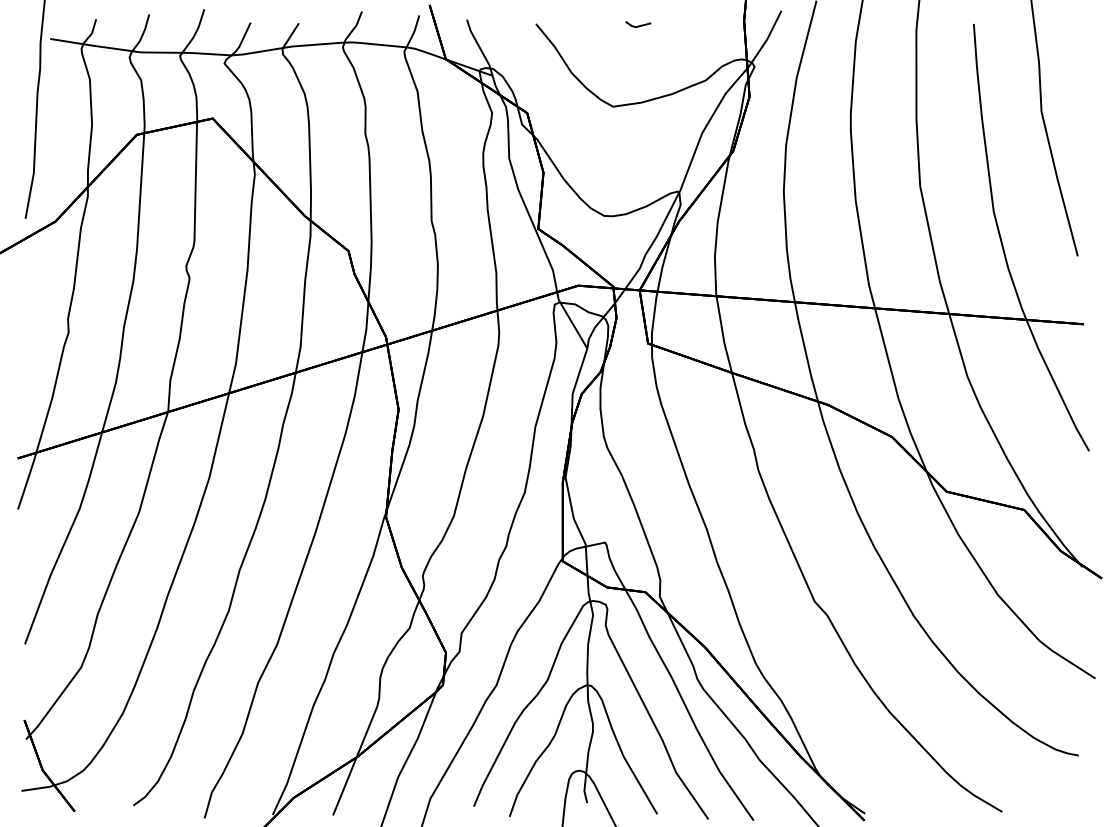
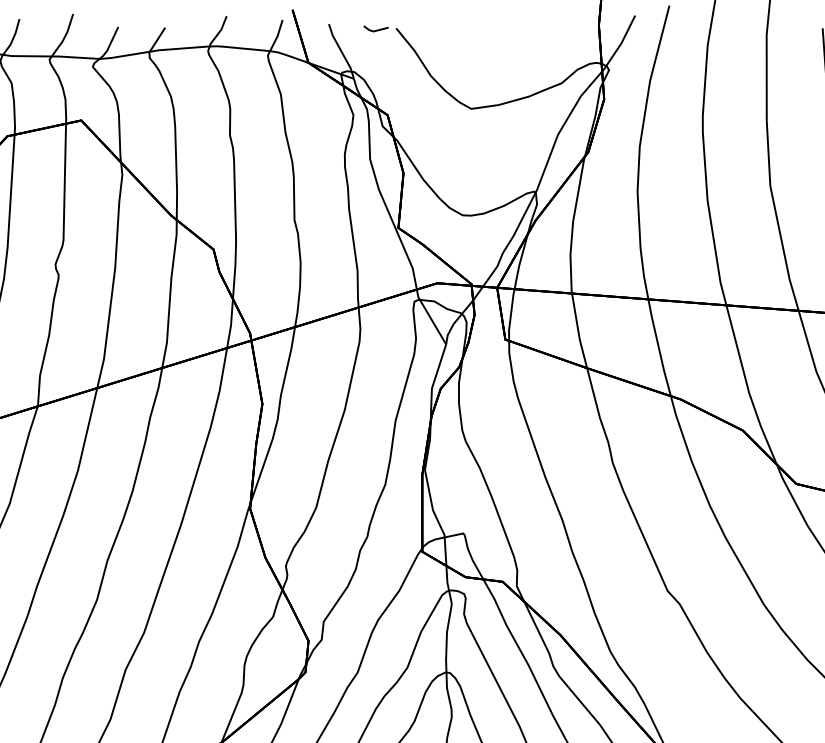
line: (638, 25) -> (376, 29), moved

